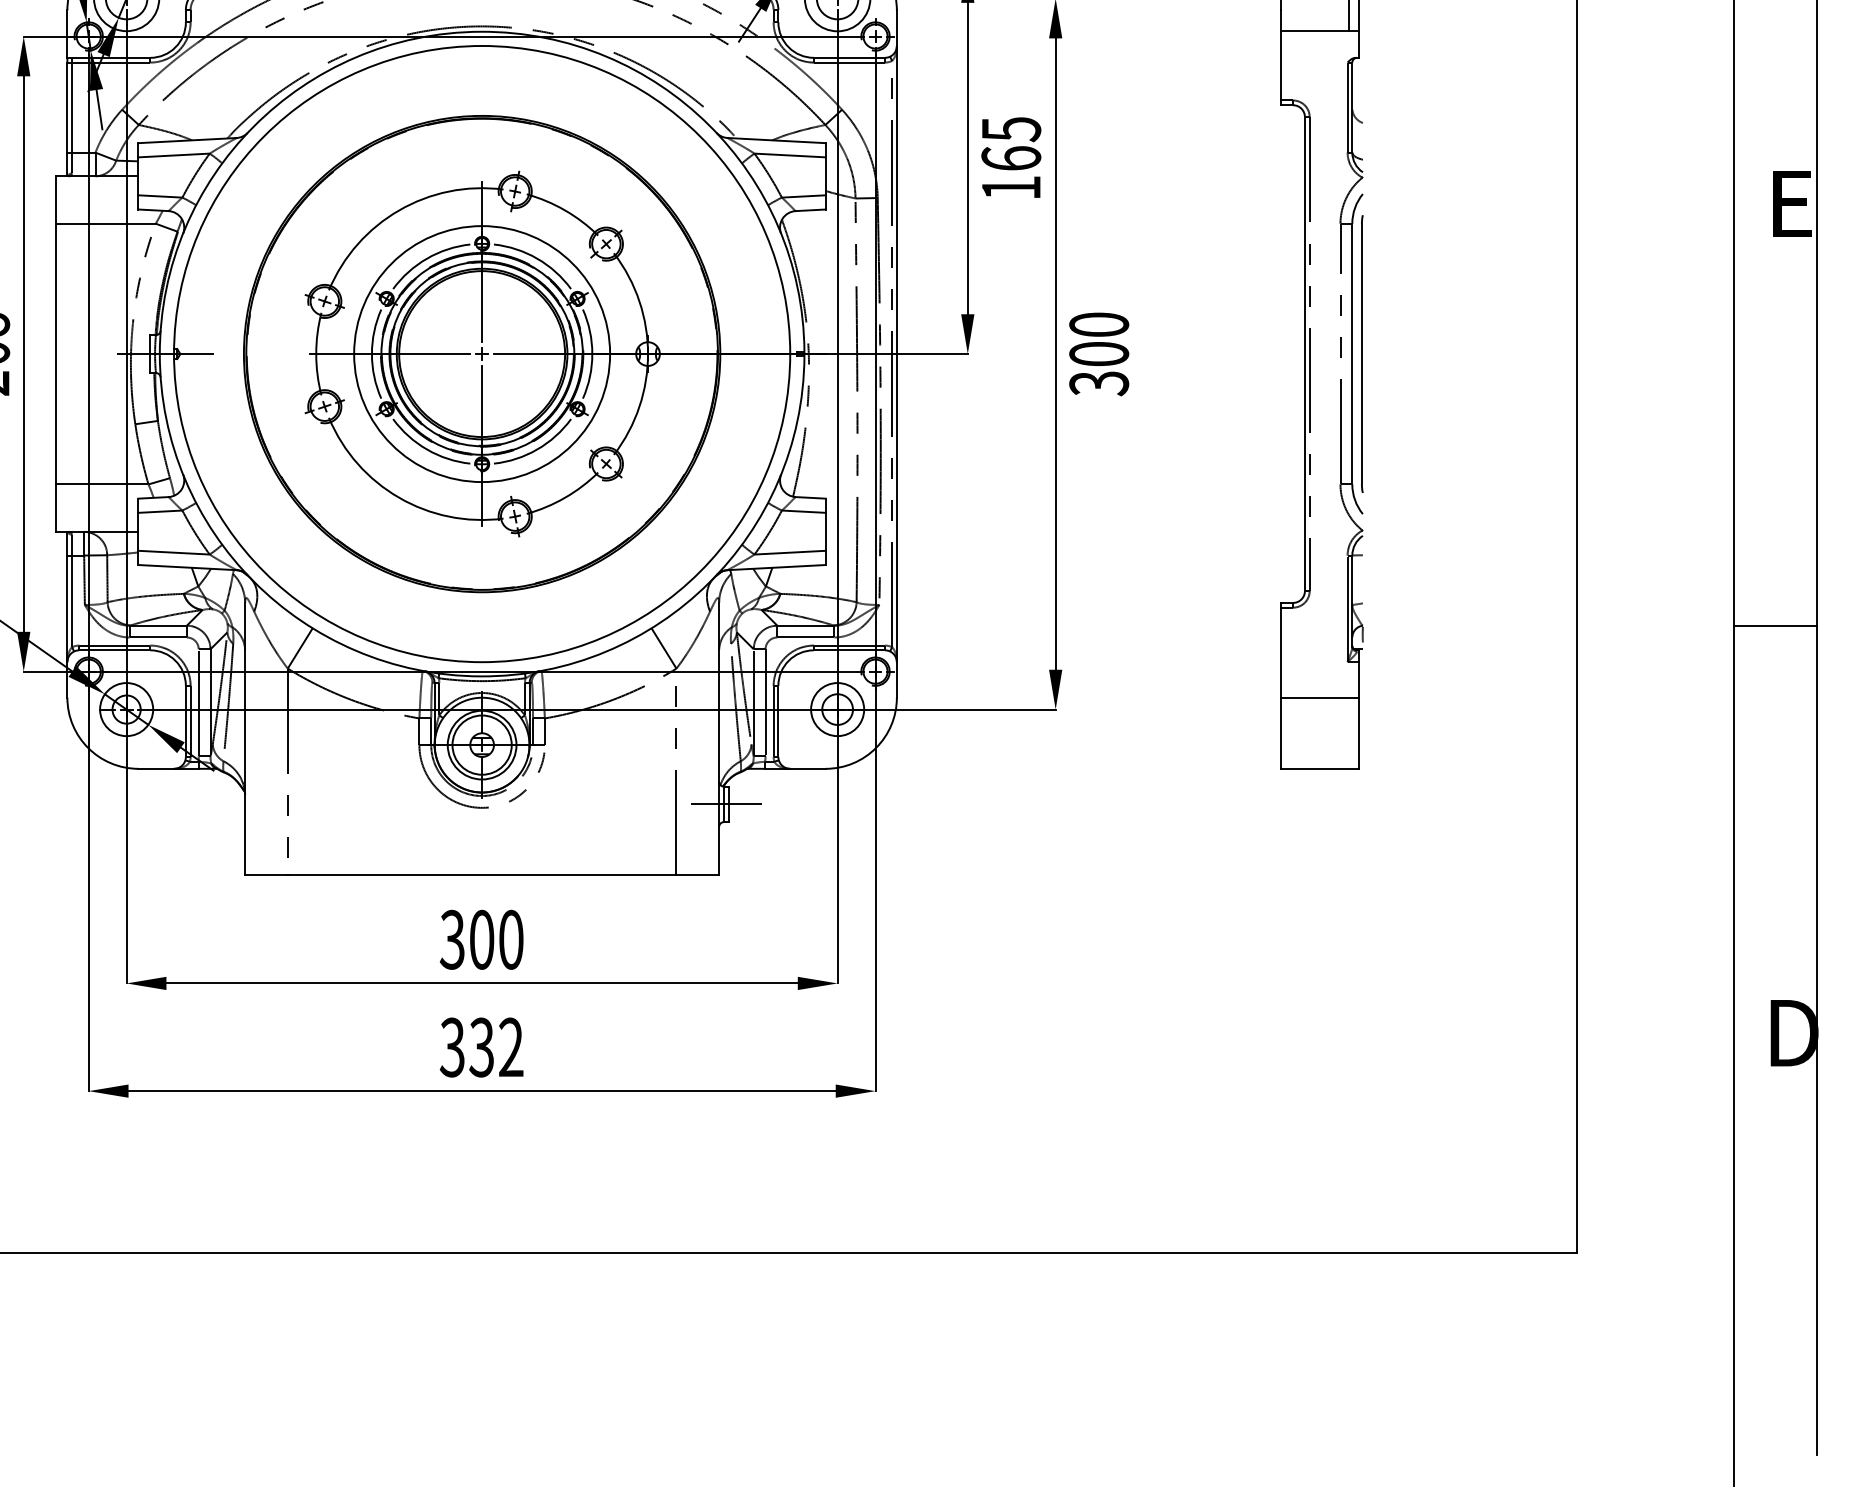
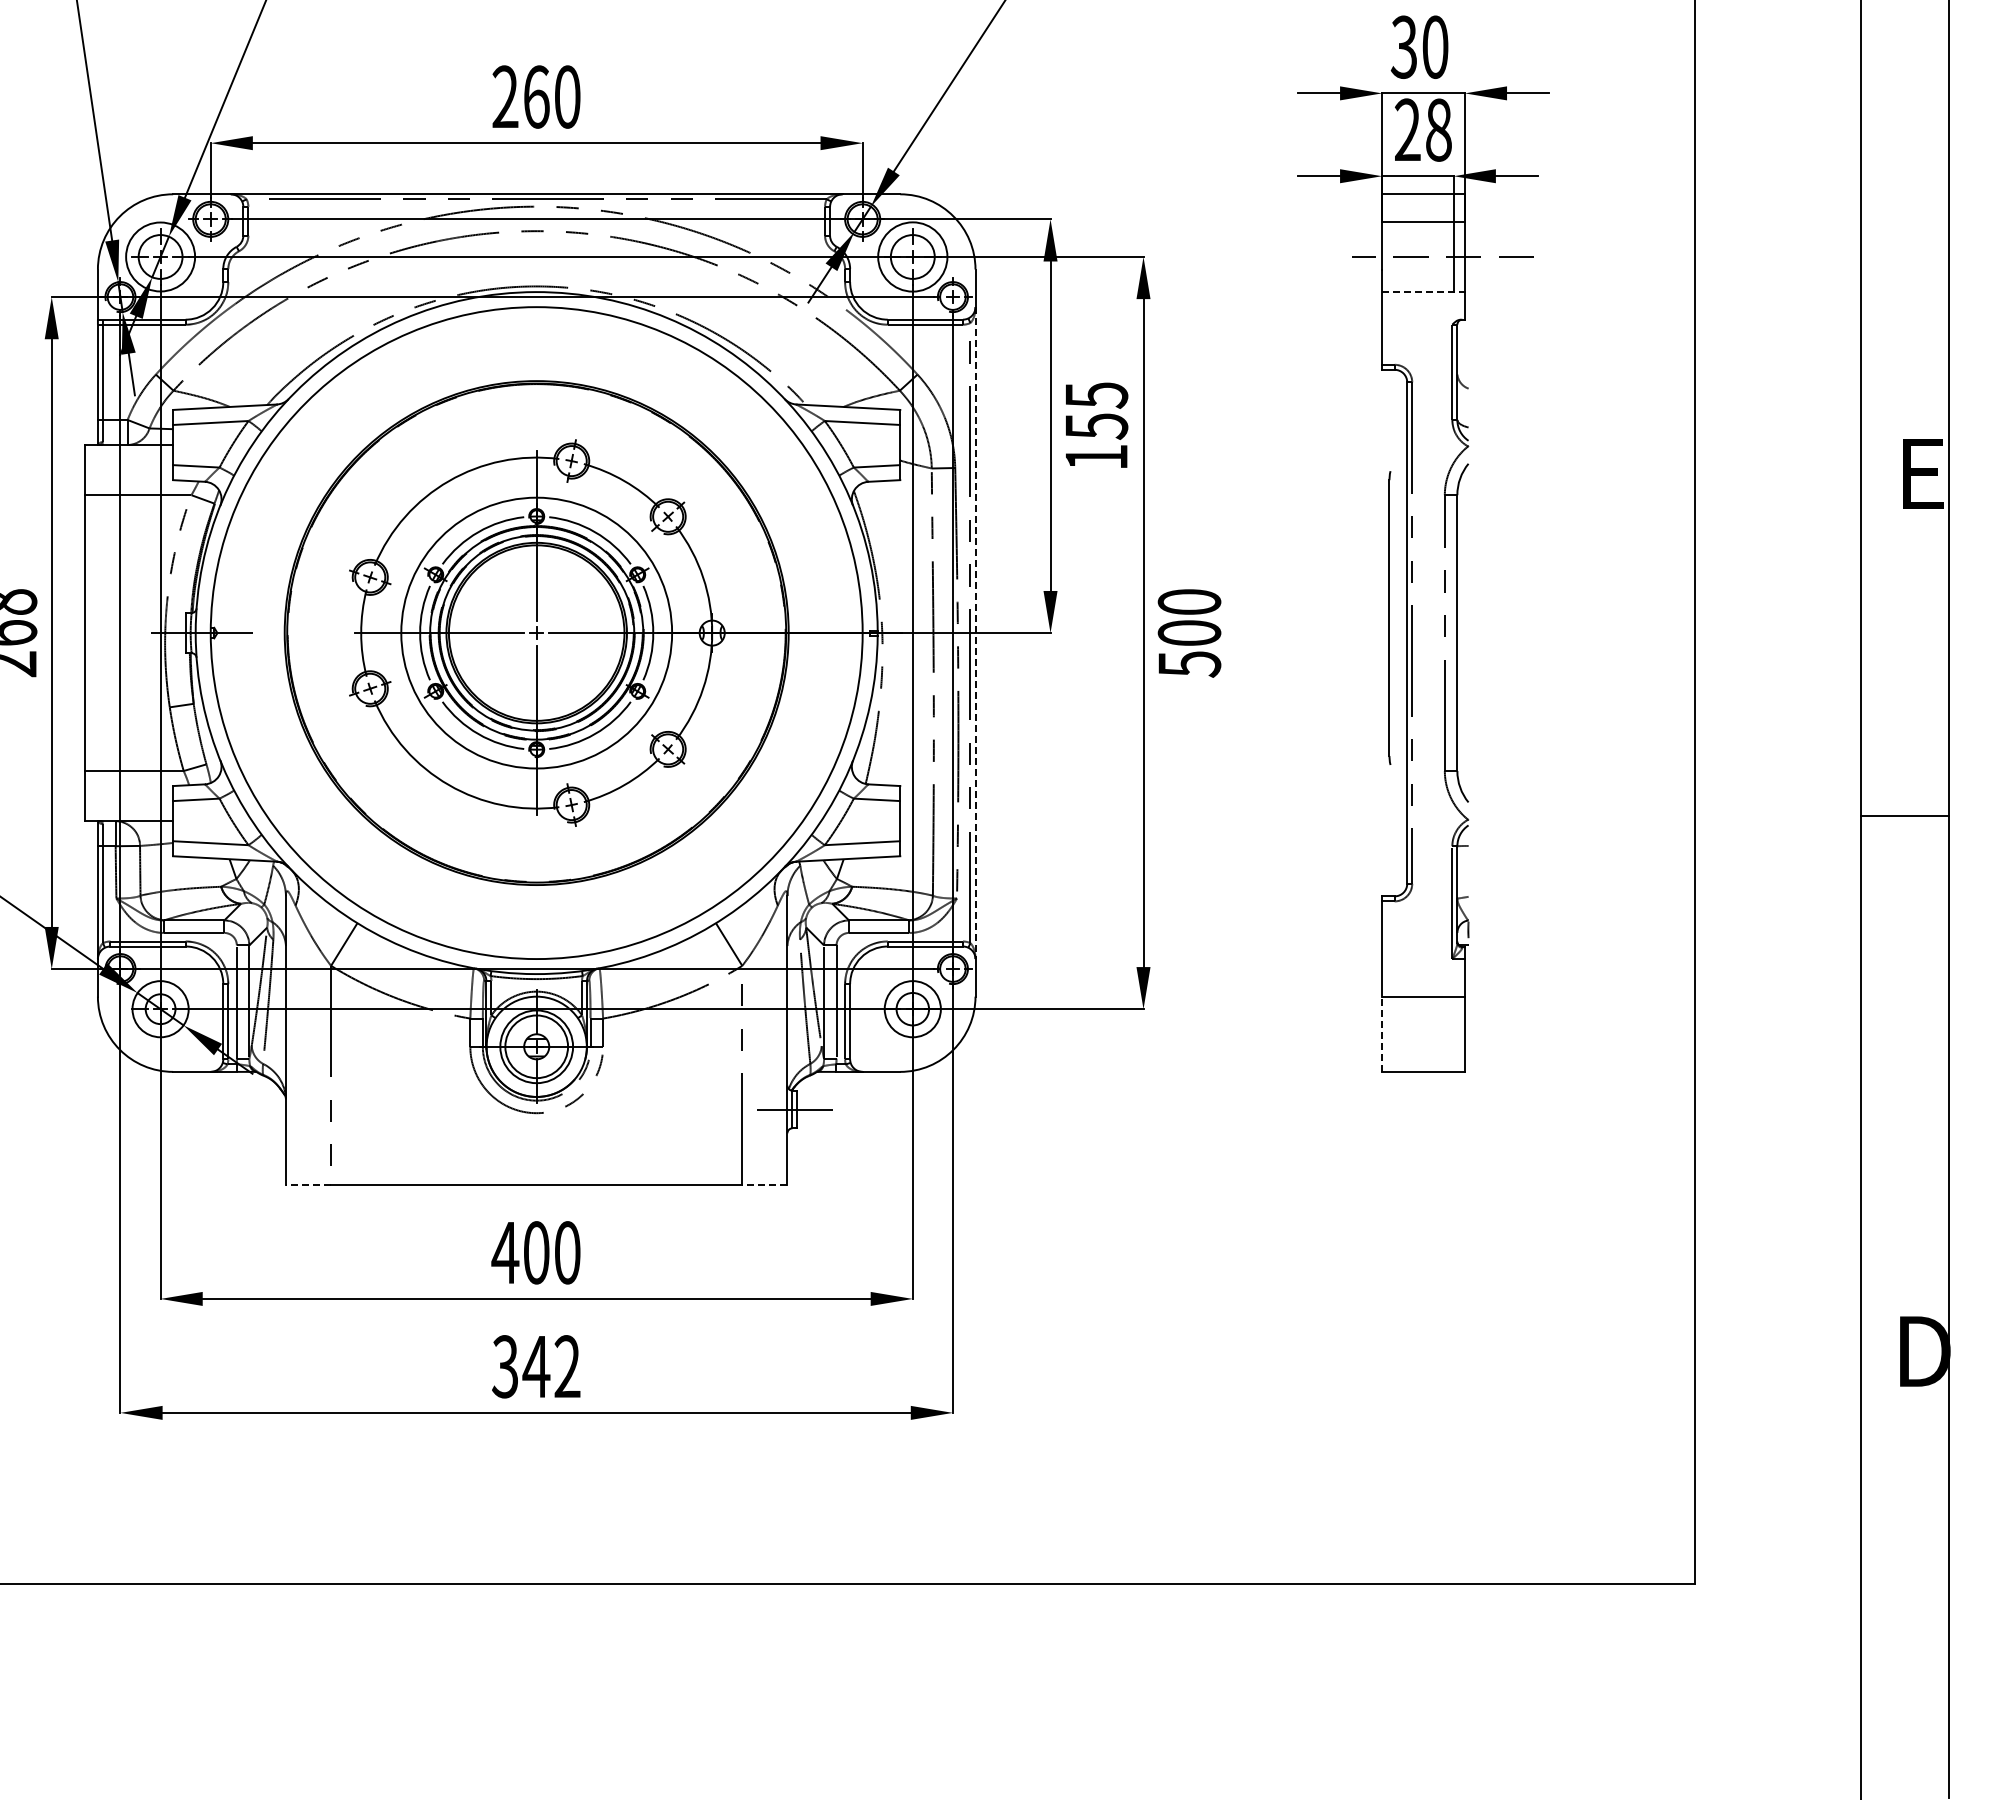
line: (1321, 31) -> (1424, 291), solid -> dashed
text: (1011, 158) -> (1096, 426), 165 -> 155
part: (1361, 353) -> (1389, 617), moved
line: (896, 354) -> (975, 633), solid -> dashed
text: (1098, 383) -> (1188, 664), 300 -> 500
line: (1774, 625) -> (1904, 816), moved
line: (1281, 733) -> (1382, 1034), solid -> dashed
line: (266, 875) -> (308, 1184), solid -> dashed
line: (697, 875) -> (764, 1184), solid -> dashed
text: (452, 939) -> (505, 1252), 300 -> 400
text: (481, 1047) -> (536, 1366), 332 -> 342

